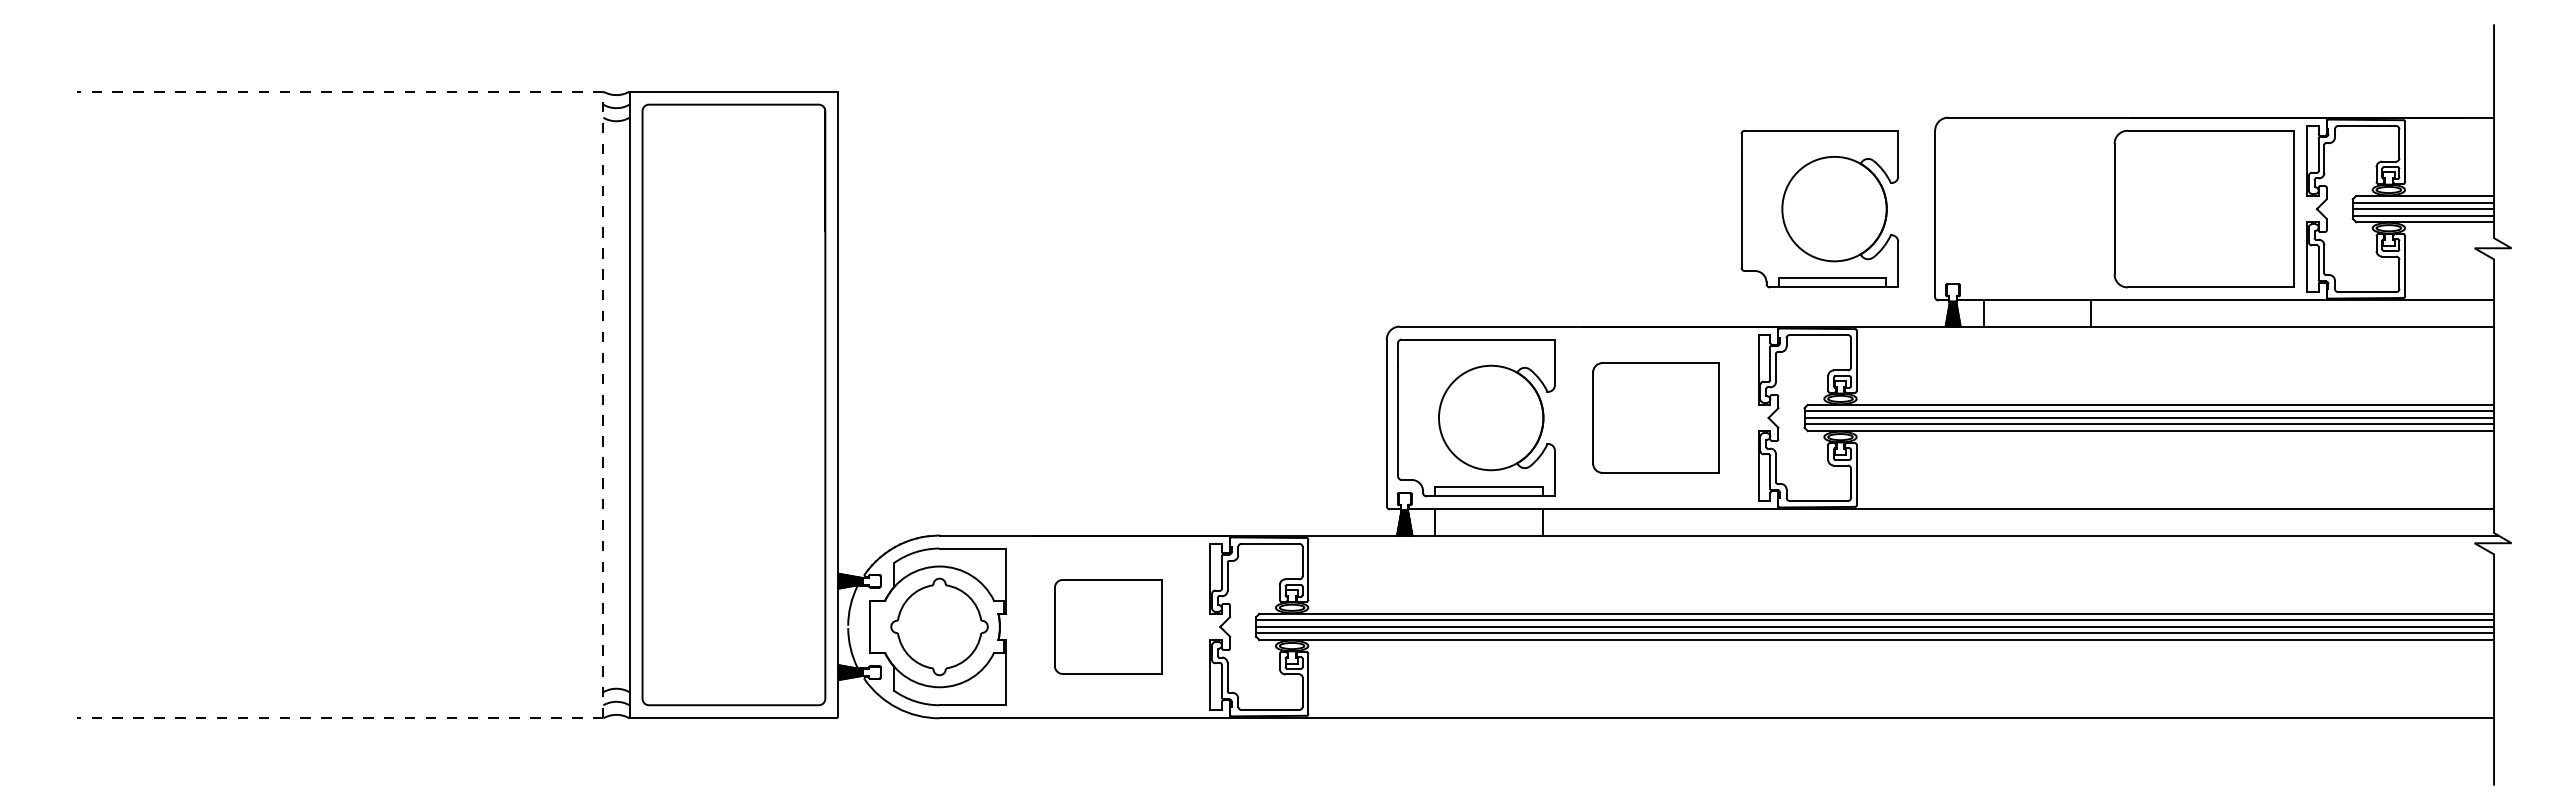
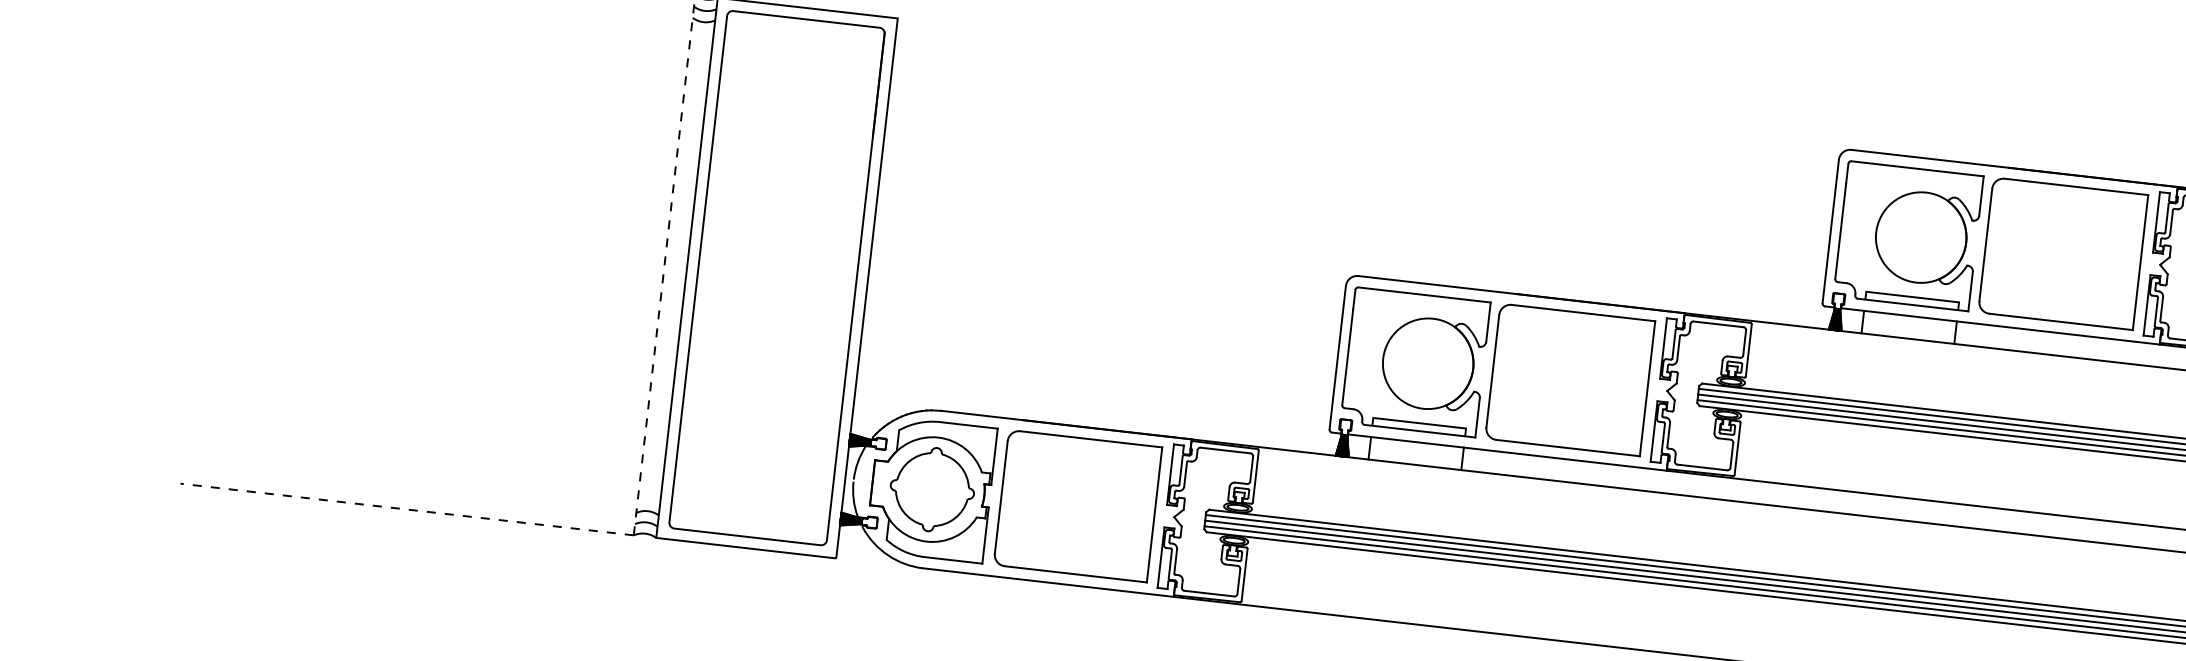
part: (1819, 208) -> (1908, 235), moved
part: (1655, 417) -> (1569, 379), size x1.43
part: (1107, 626) -> (1077, 505), size x1.67

